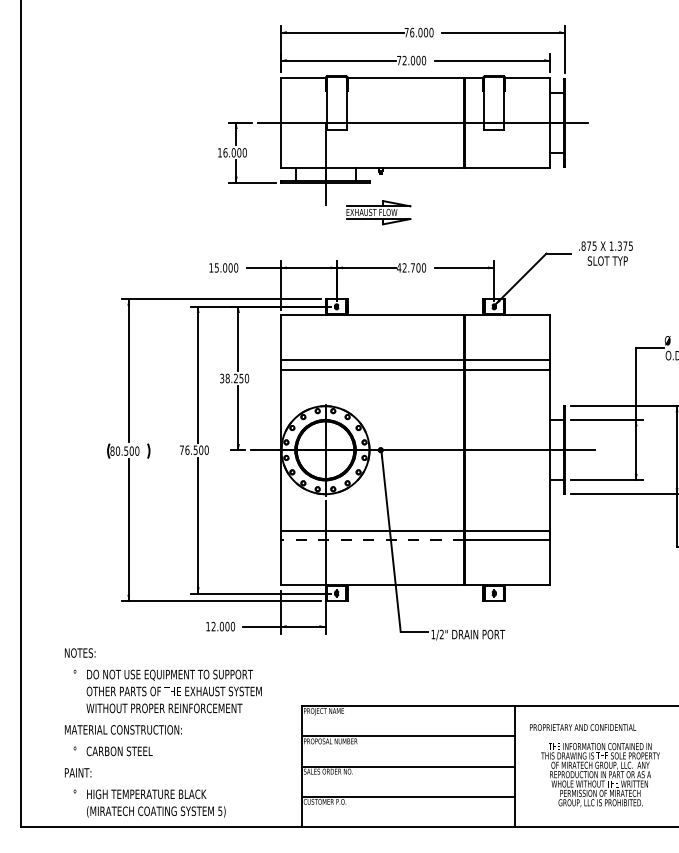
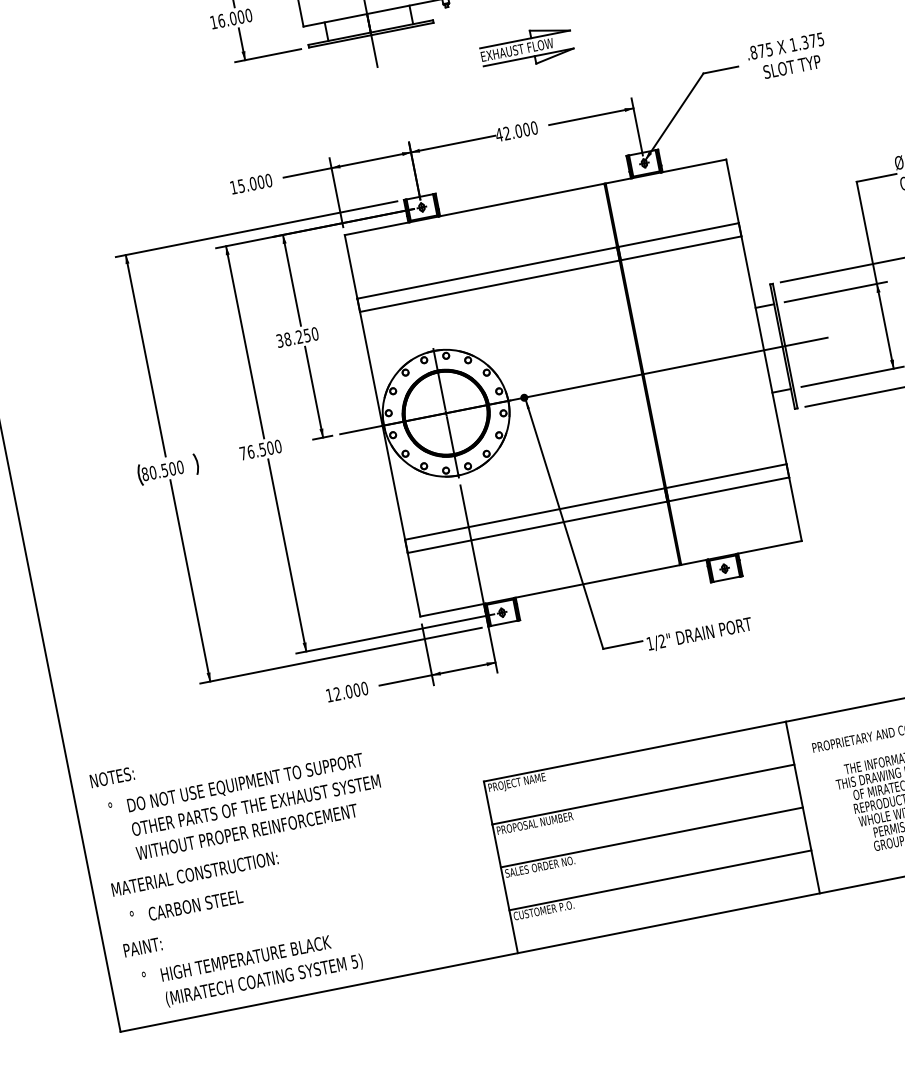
part: (378, 212) -> (526, 48), moved
text: (412, 267) -> (517, 130), 42.700 -> 42.000
line: (372, 540) -> (537, 527), dashed -> solid
text: (163, 732) -> (252, 866), moved

